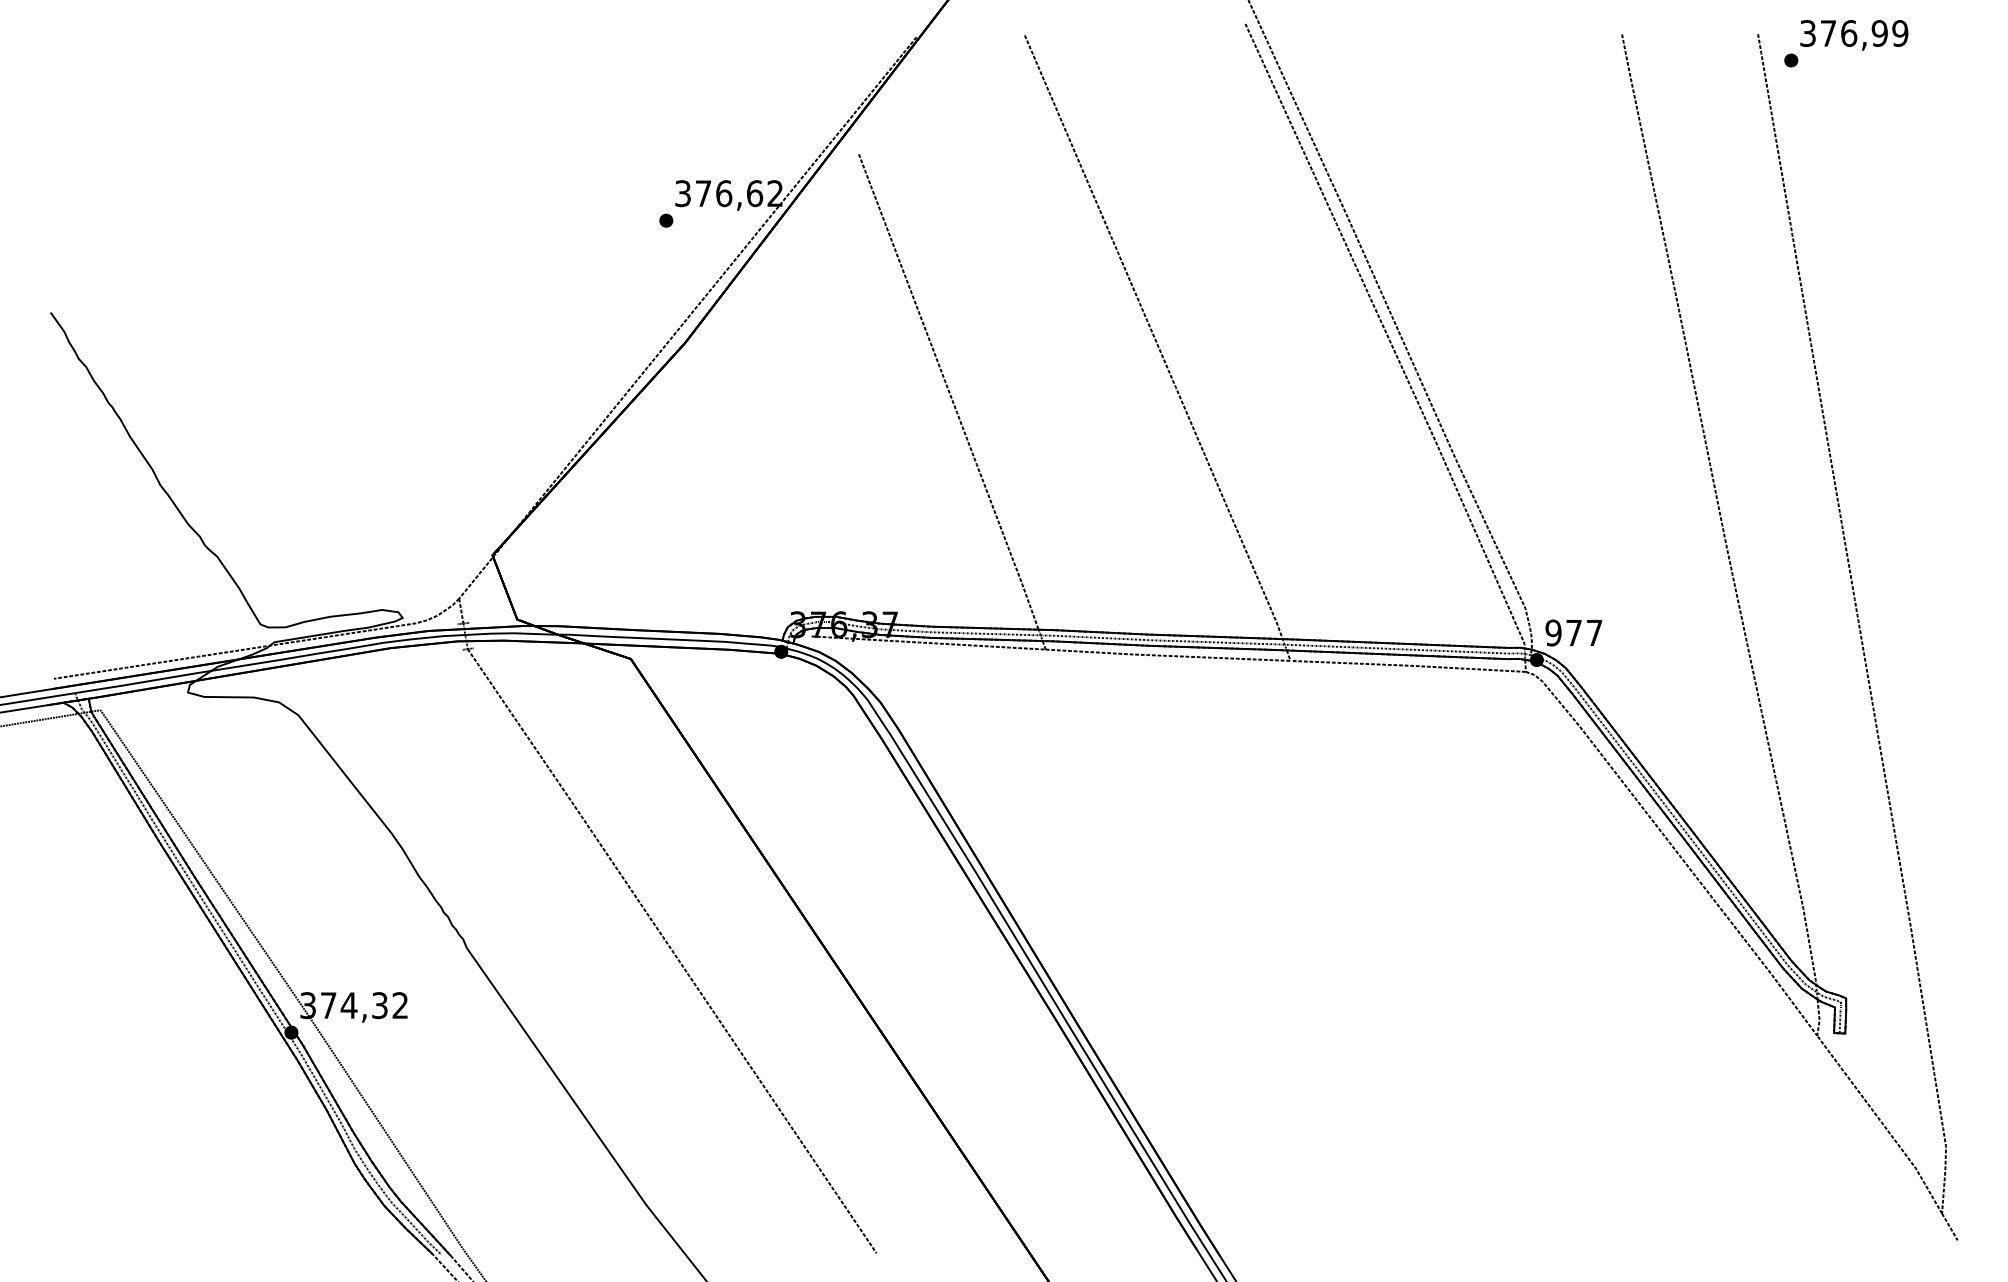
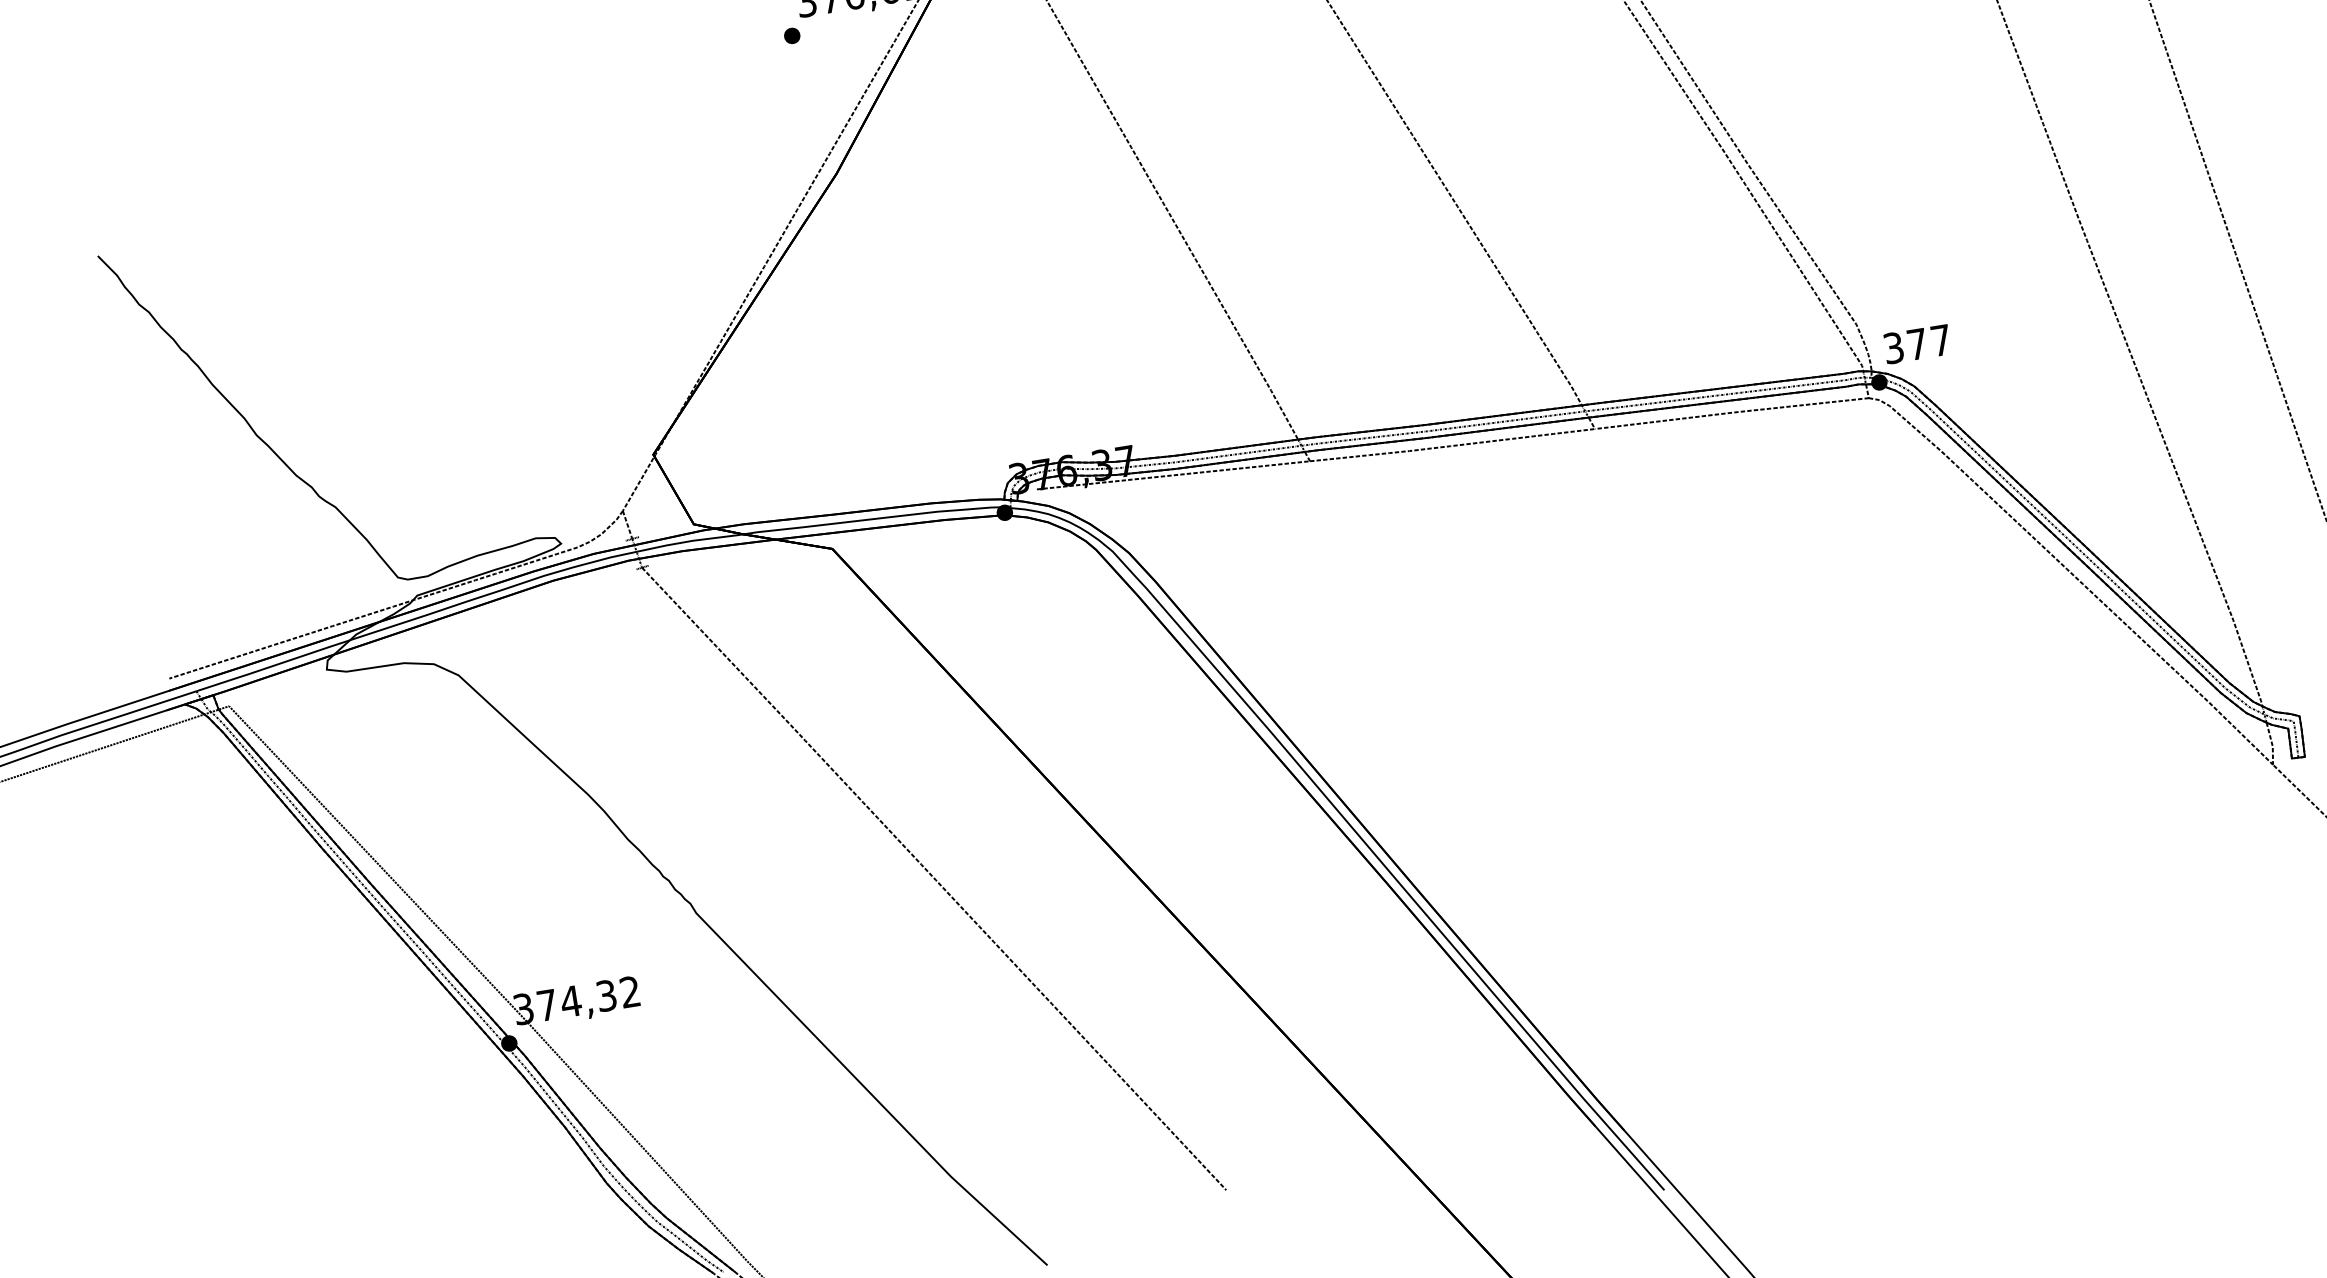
text: (1553, 632) -> (1893, 347), 977 -> 377

